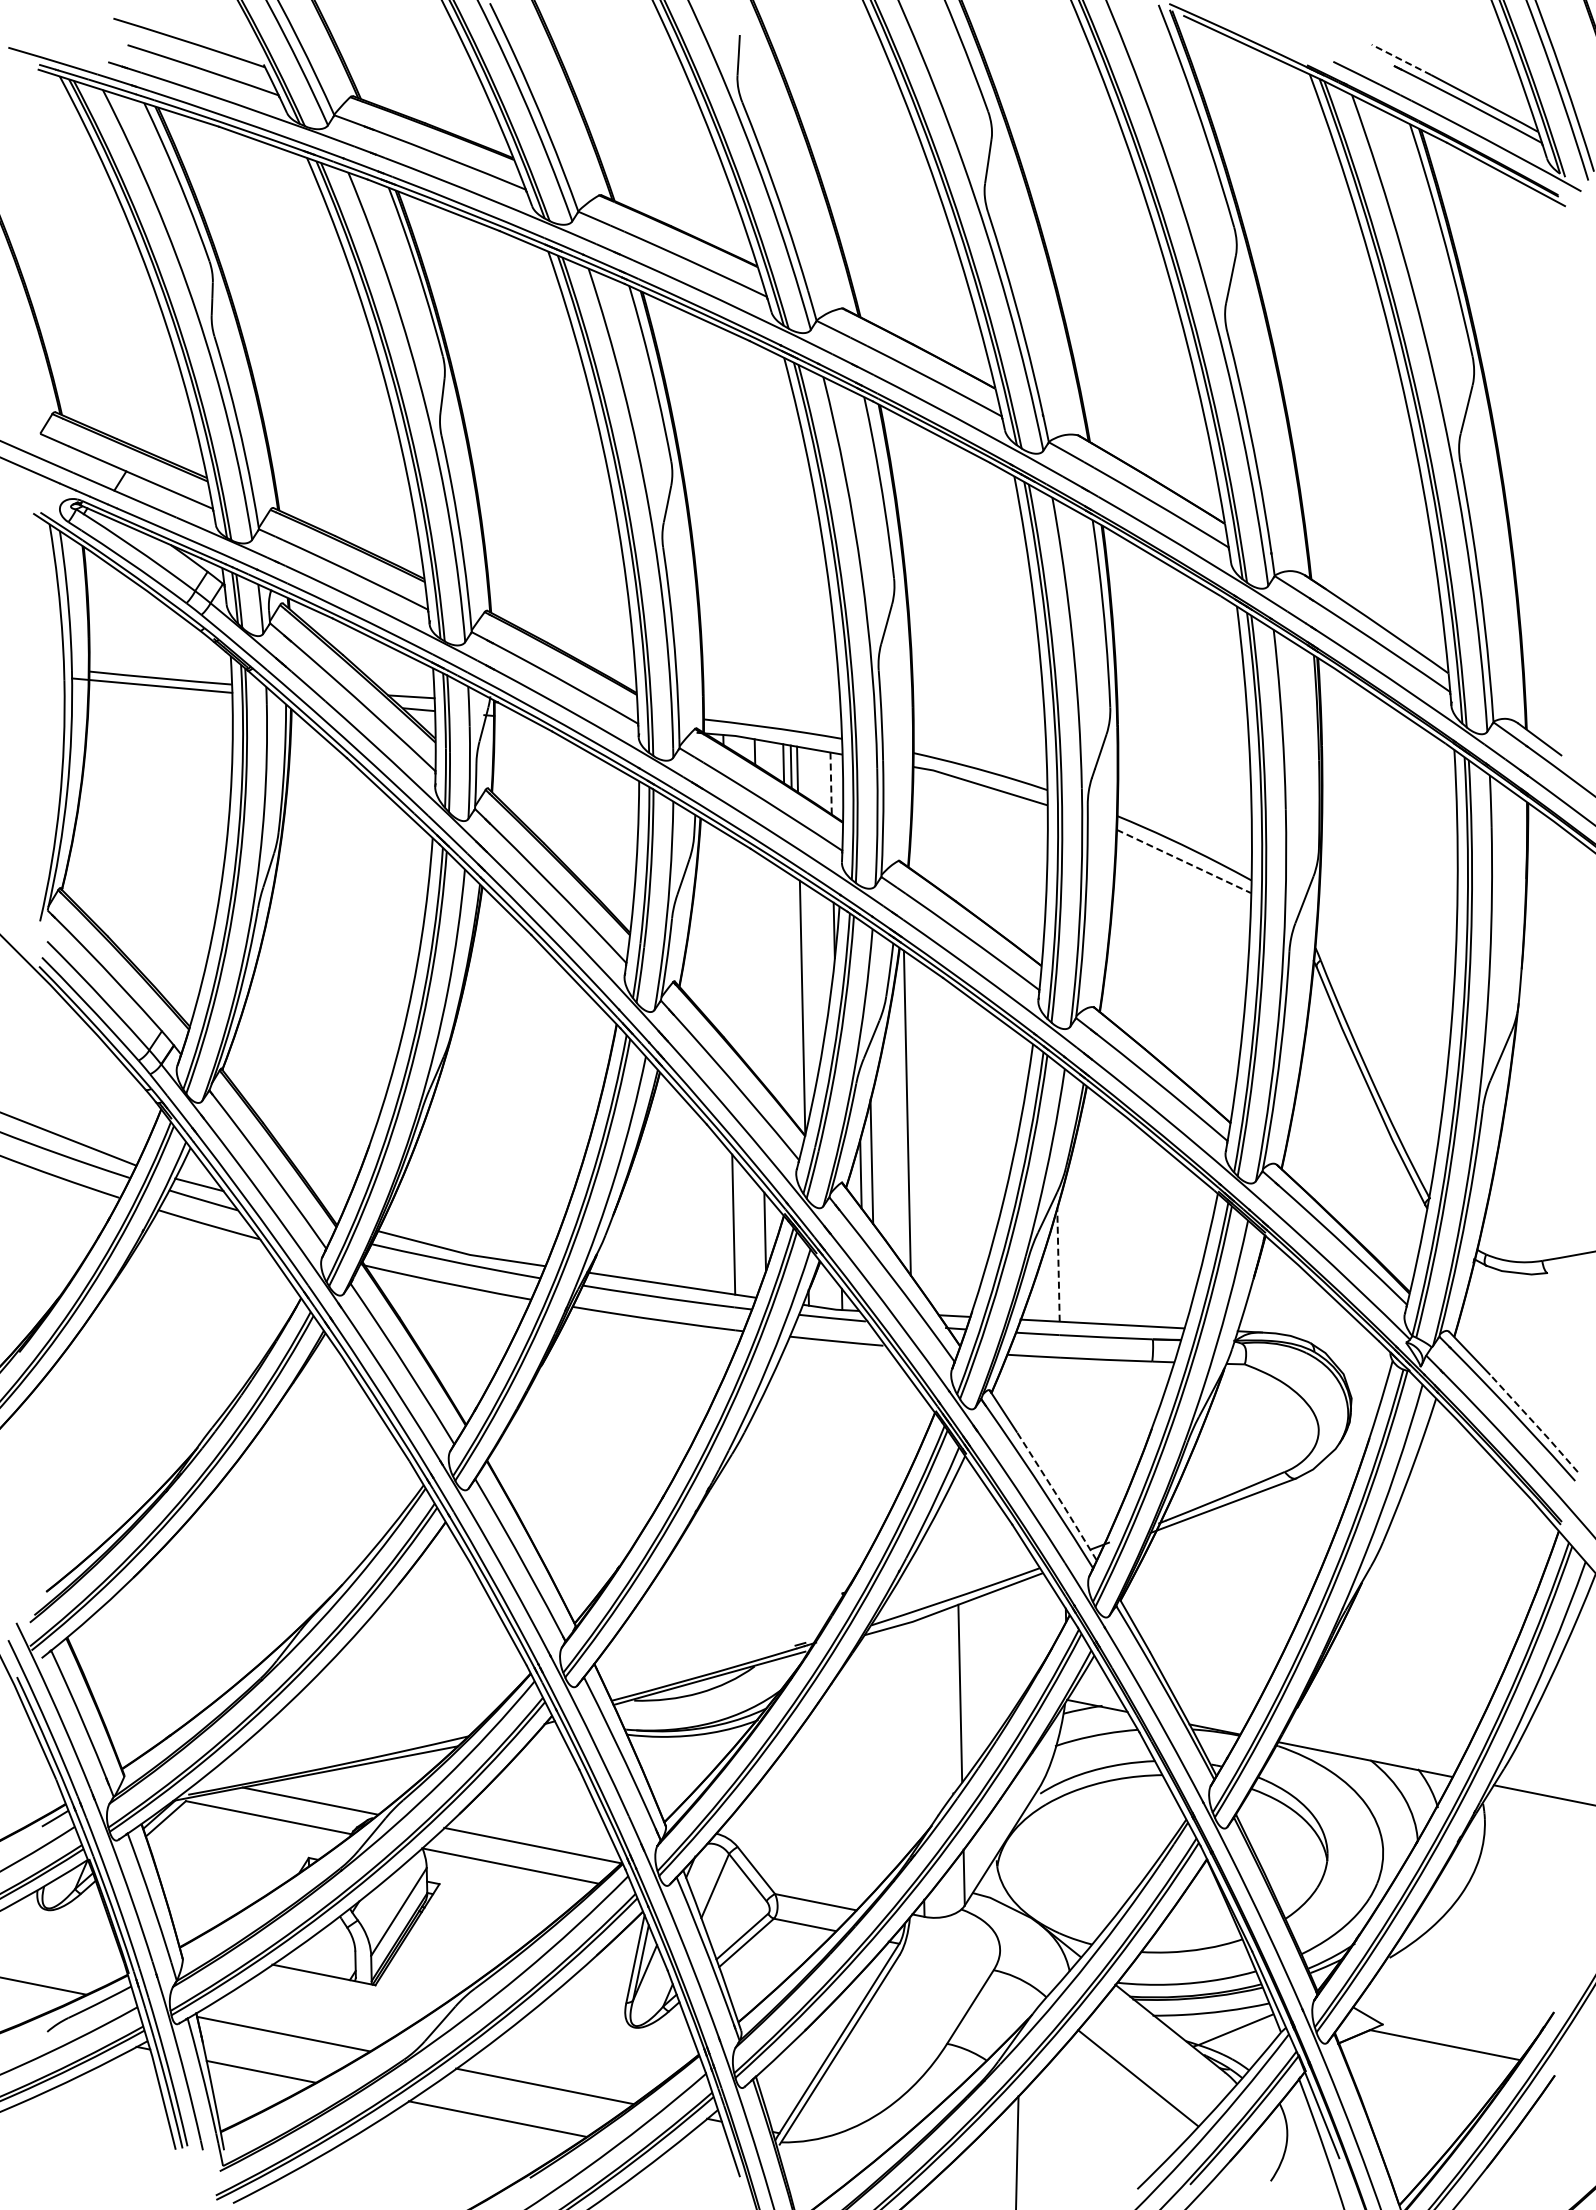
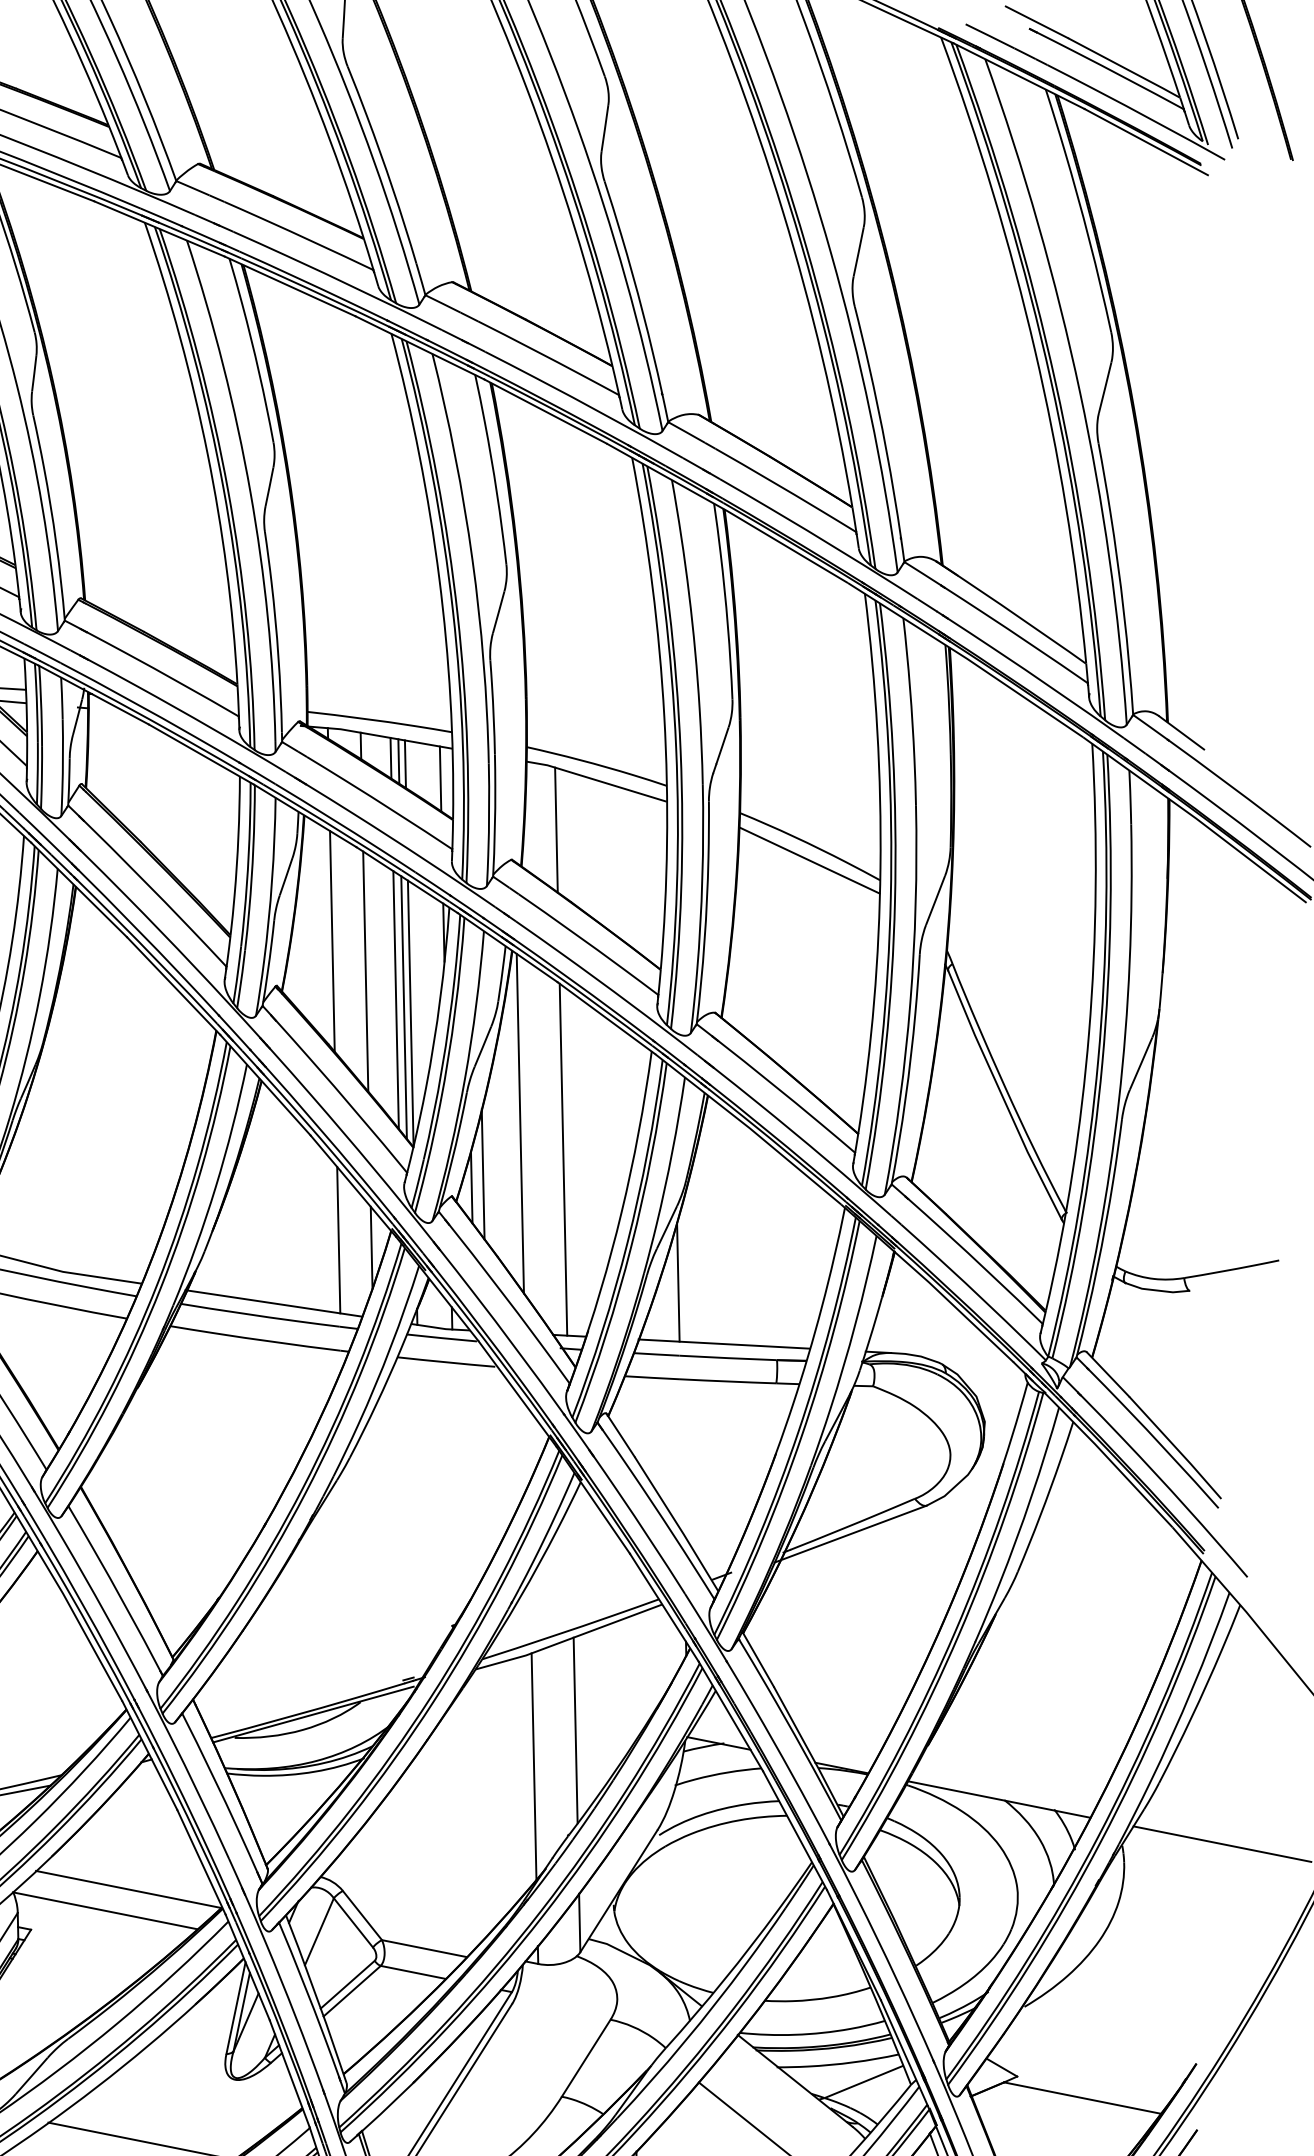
line: (1401, 59) -> (1036, 21), dashed -> solid
line: (831, 784) -> (440, 779), dashed -> solid
line: (941, 832) -> (555, 830), added
line: (1184, 861) -> (810, 860), dashed -> solid
line: (727, 938) -> (332, 940), added
line: (759, 967) -> (365, 971), added
line: (788, 994) -> (396, 999), added
line: (795, 1001) -> (403, 1006), added
line: (948, 1147) -> (563, 1159), added
line: (1058, 1265) -> (678, 1282), dashed -> solid
line: (1534, 1423) -> (1176, 1448), dashed -> solid
line: (1057, 1495) -> (677, 1523), dashed -> solid
line: (920, 1727) -> (534, 1765), added

